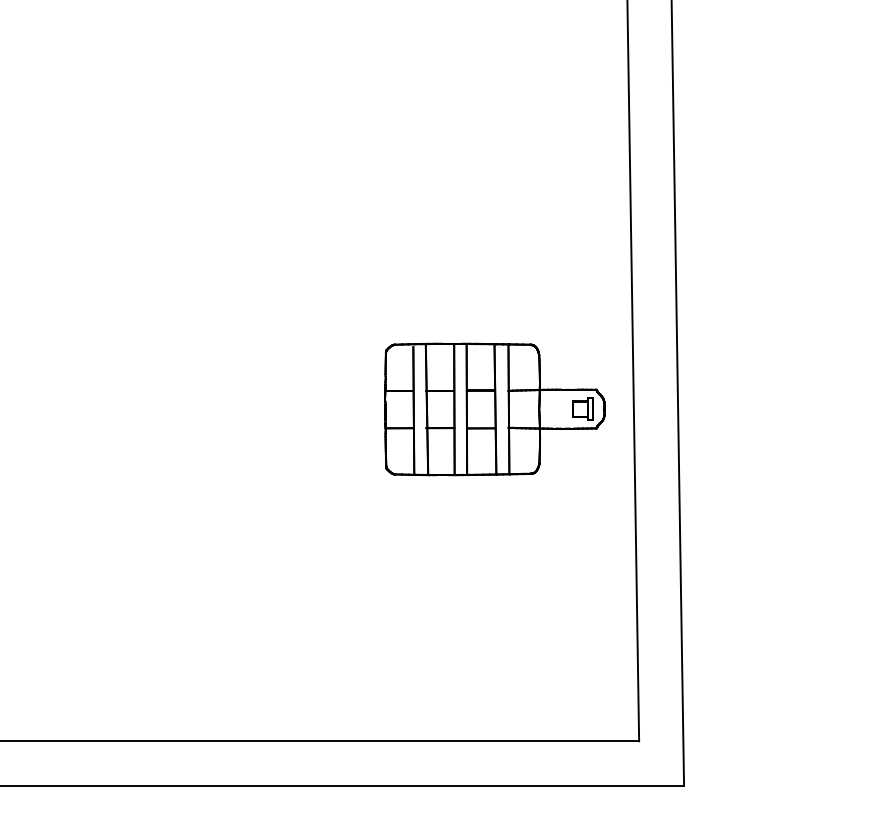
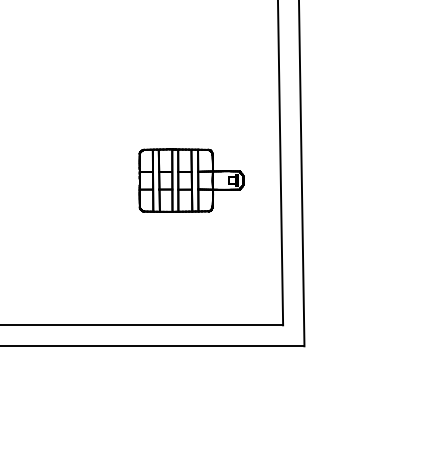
part: (494, 409) -> (191, 180), moved

